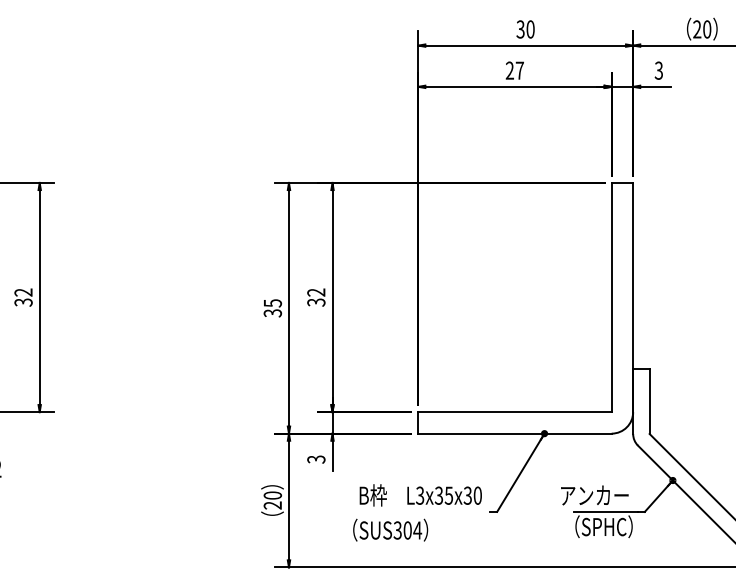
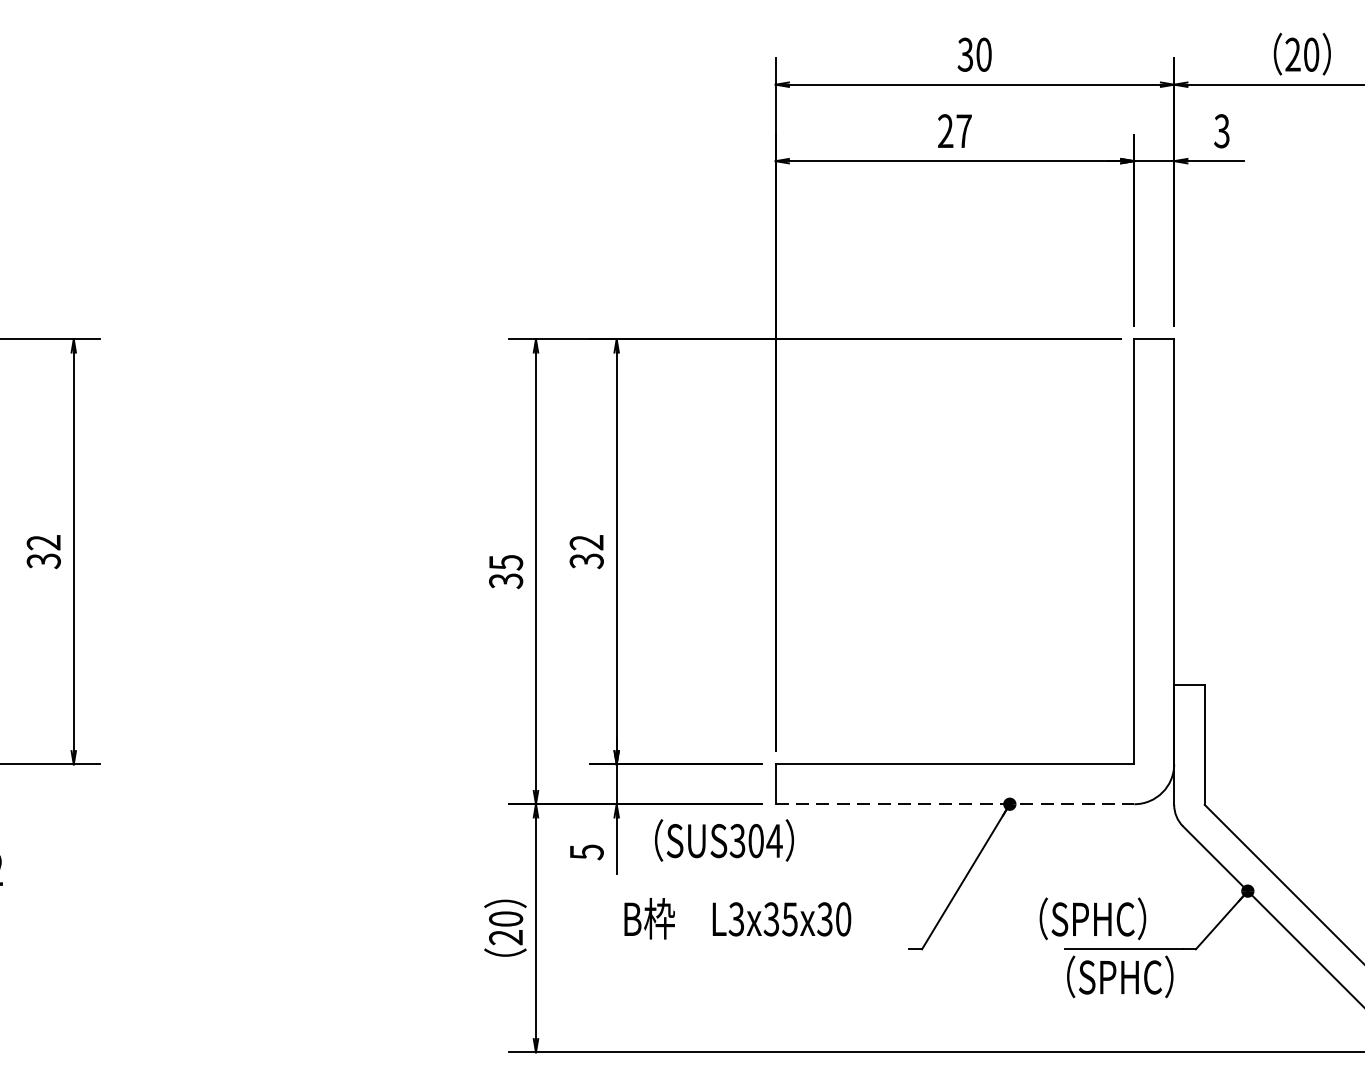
line: (514, 433) -> (954, 803), solid -> dashed
text: (315, 459) -> (585, 852), 3 -> 5
text: (420, 495) -> (737, 918), moved
text: (594, 495) -> (1102, 918), アンカー -> （SPHC）
text: (390, 529) -> (724, 839), moved

